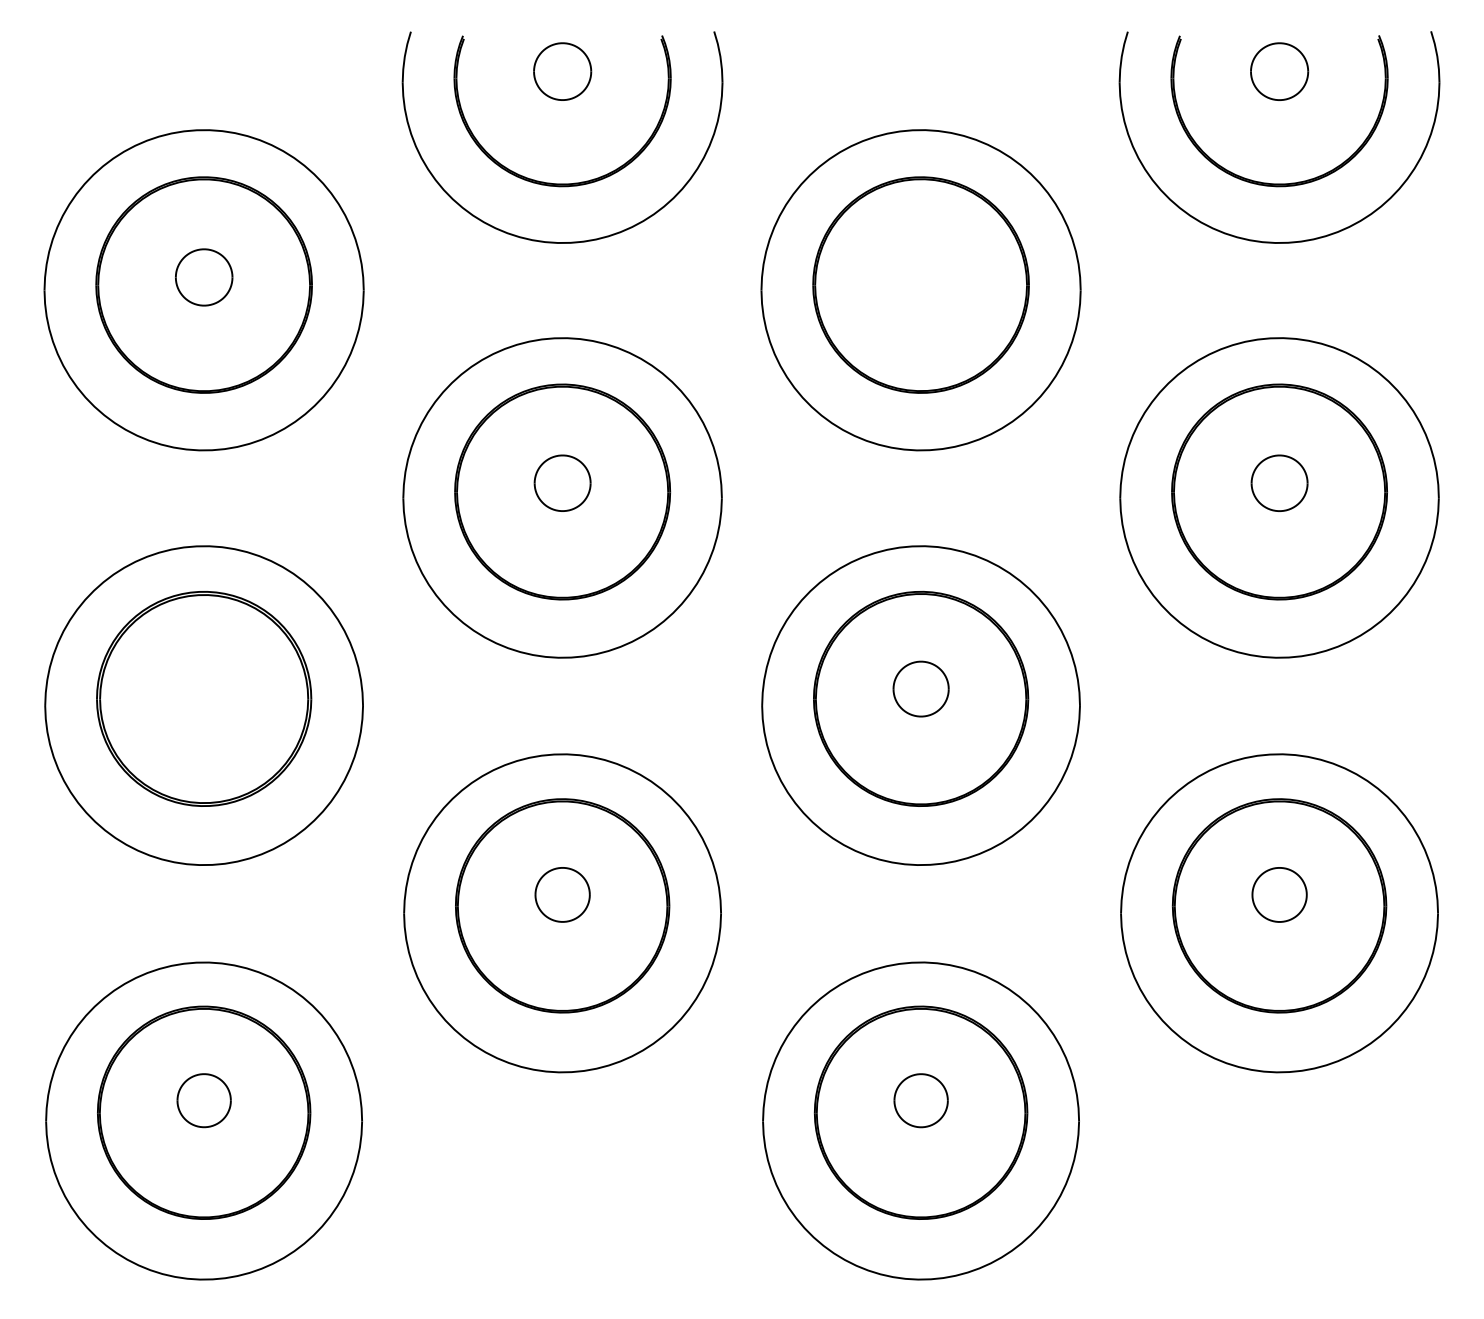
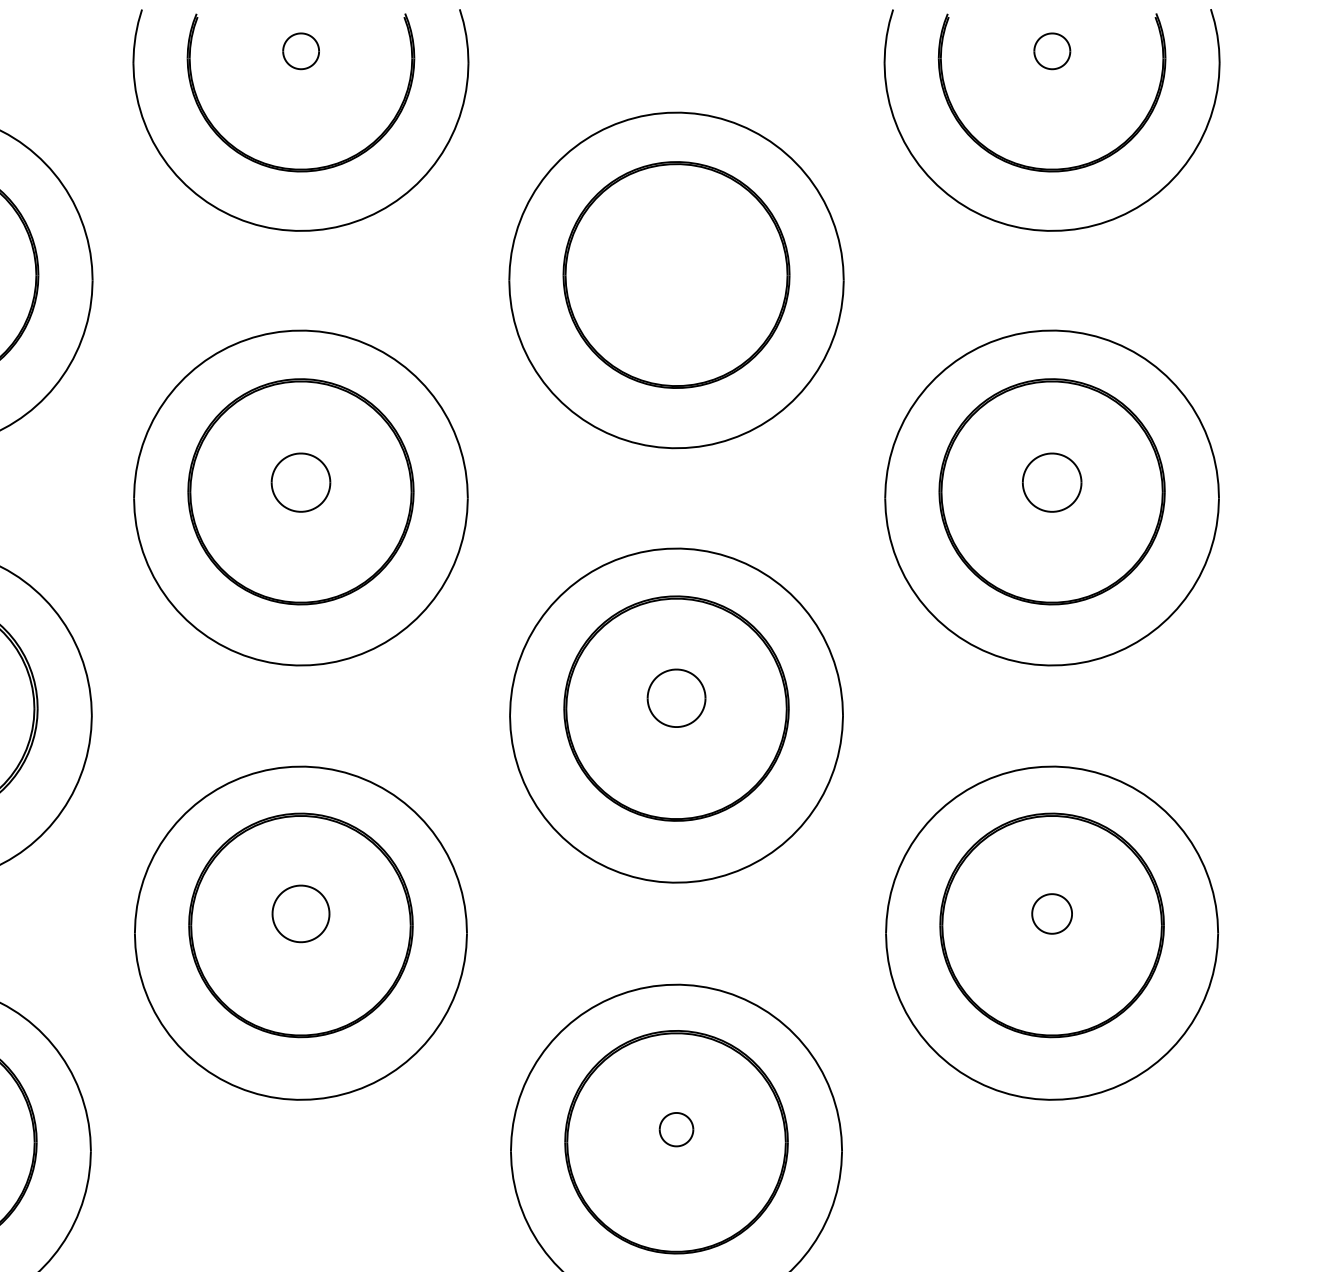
part: (562, 71) -> (300, 51), size x0.6
part: (1279, 71) -> (1052, 51), size x0.6
part: (1279, 894) -> (1052, 913), size x0.7
part: (920, 1100) -> (675, 1129), size x0.6

